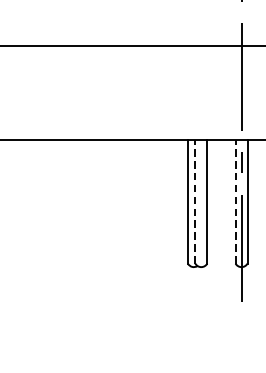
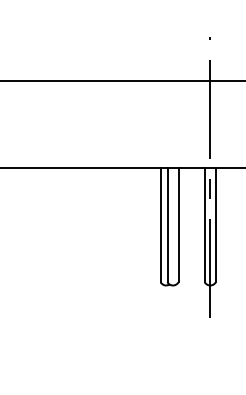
line: (195, 201) -> (167, 224), dashed -> solid
line: (235, 201) -> (204, 224), dashed -> solid

